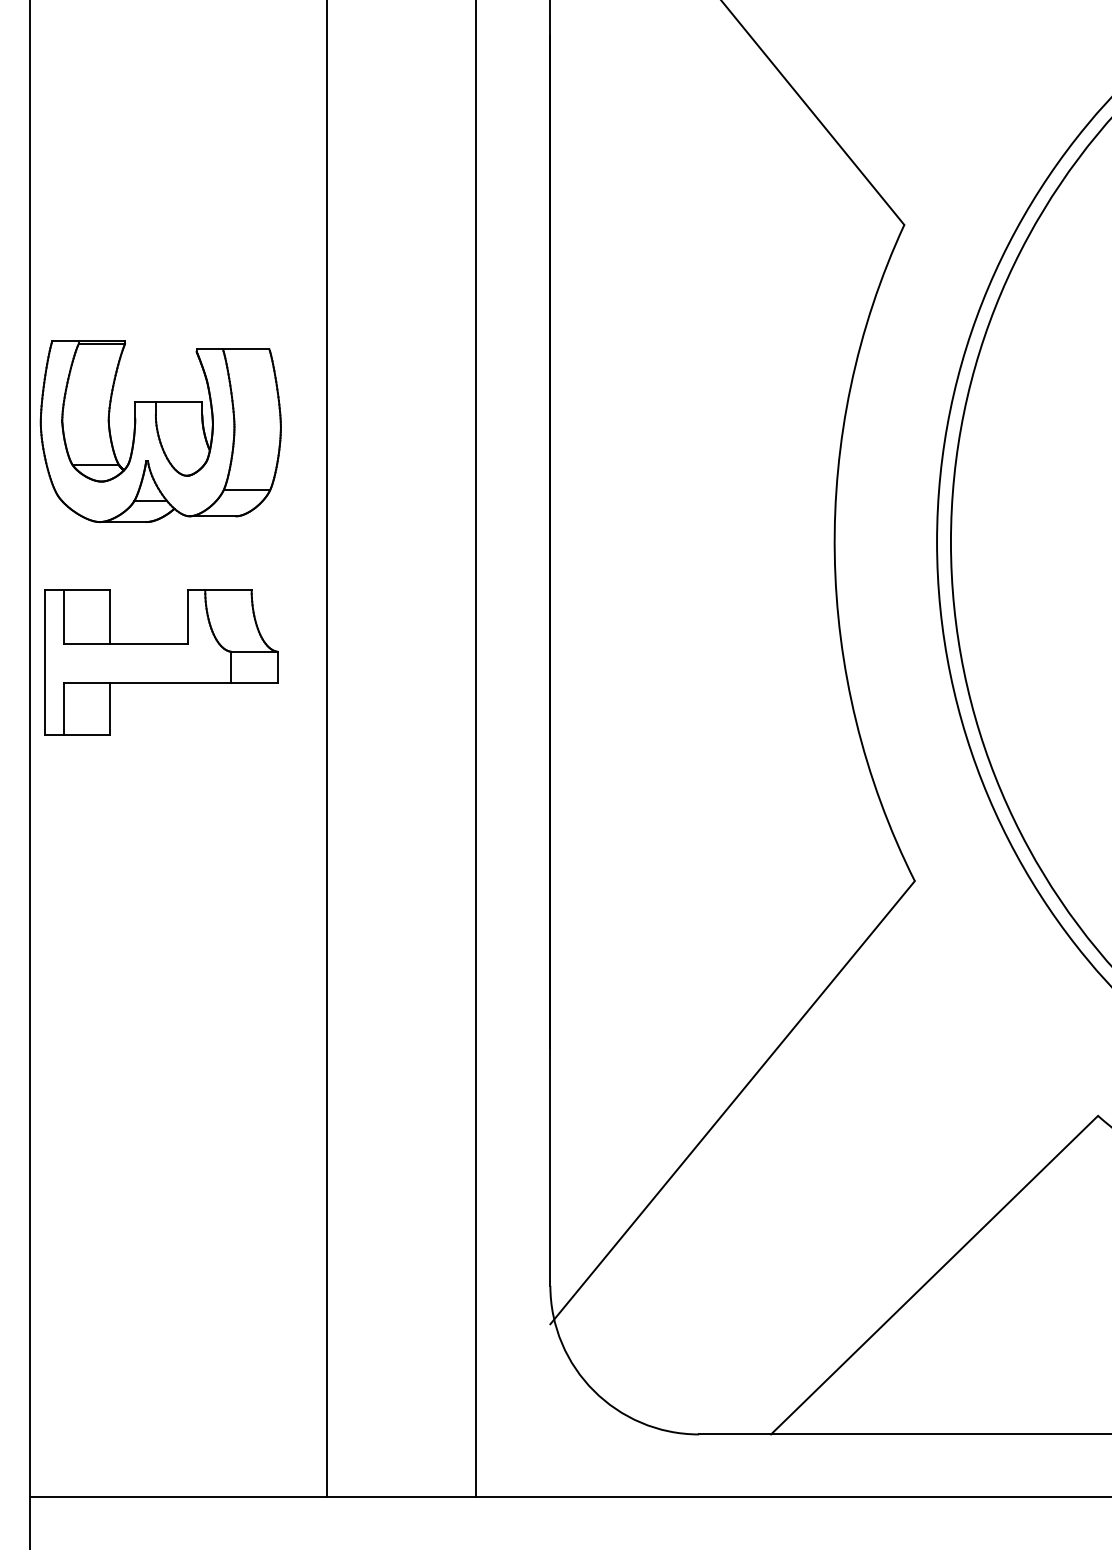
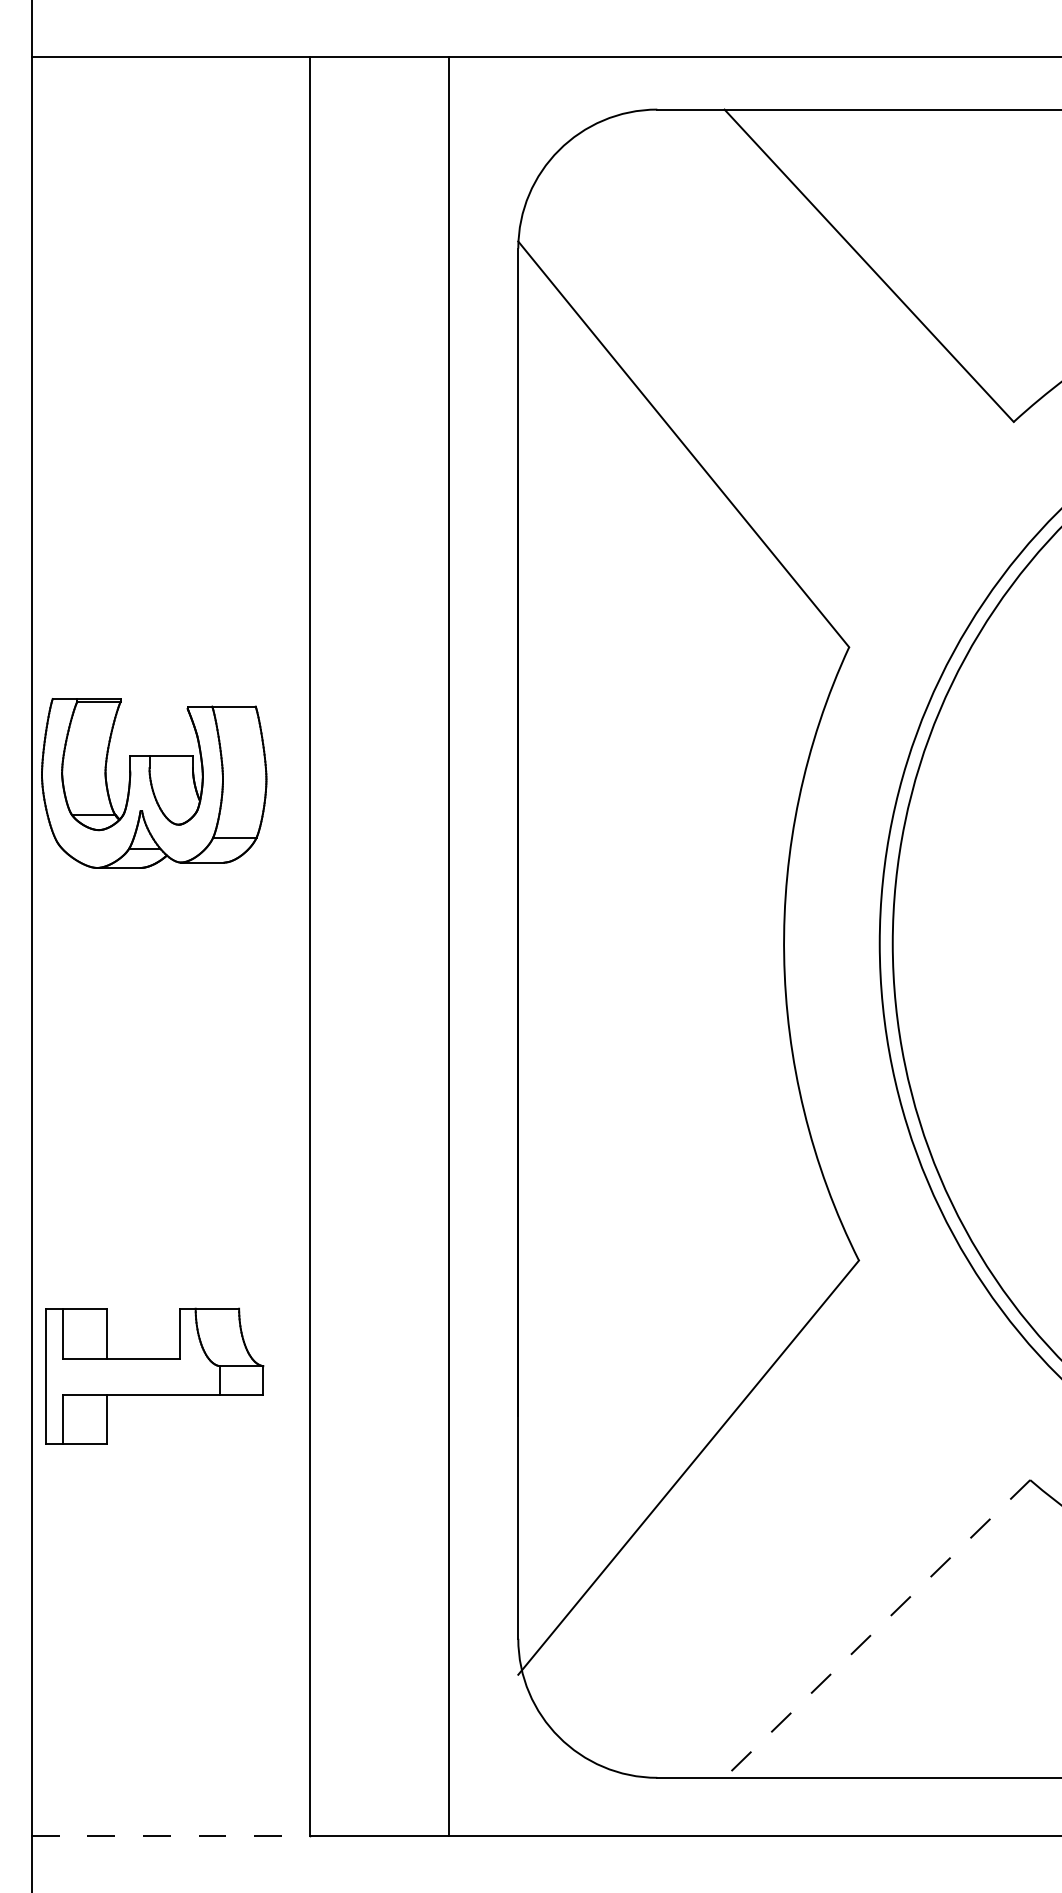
part: (161, 431) -> (154, 783), moved
part: (161, 661) -> (154, 1375), moved
line: (934, 1275) -> (877, 1629), solid -> dashed
line: (179, 1497) -> (171, 1836), solid -> dashed

